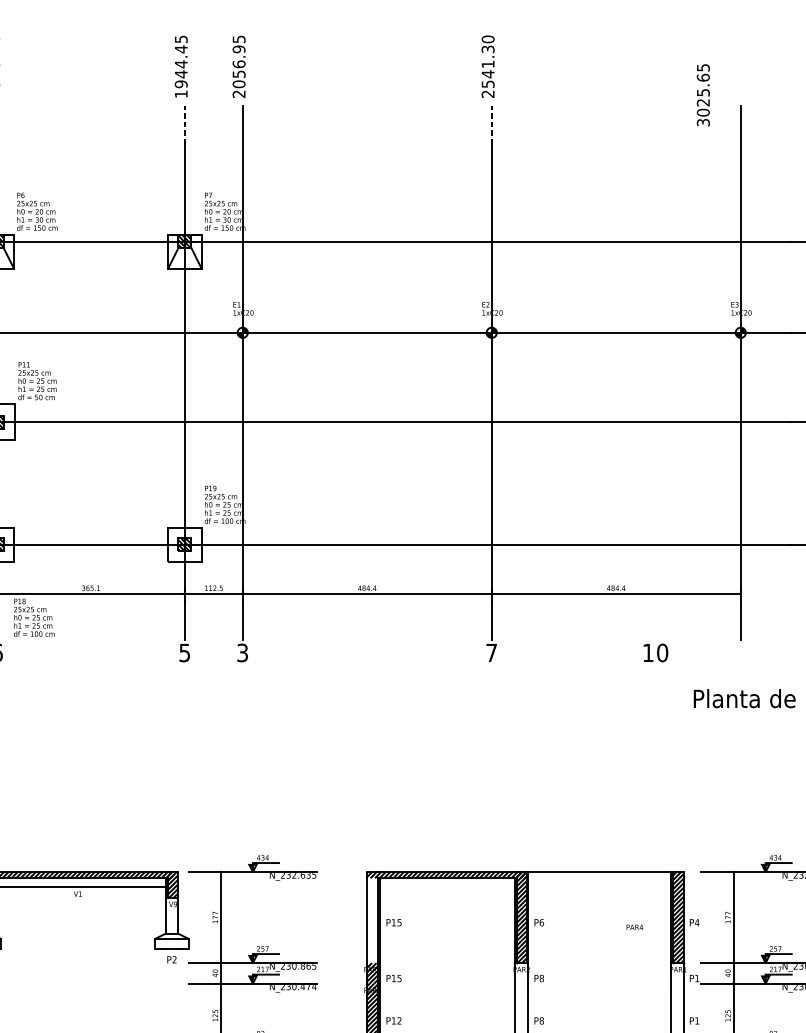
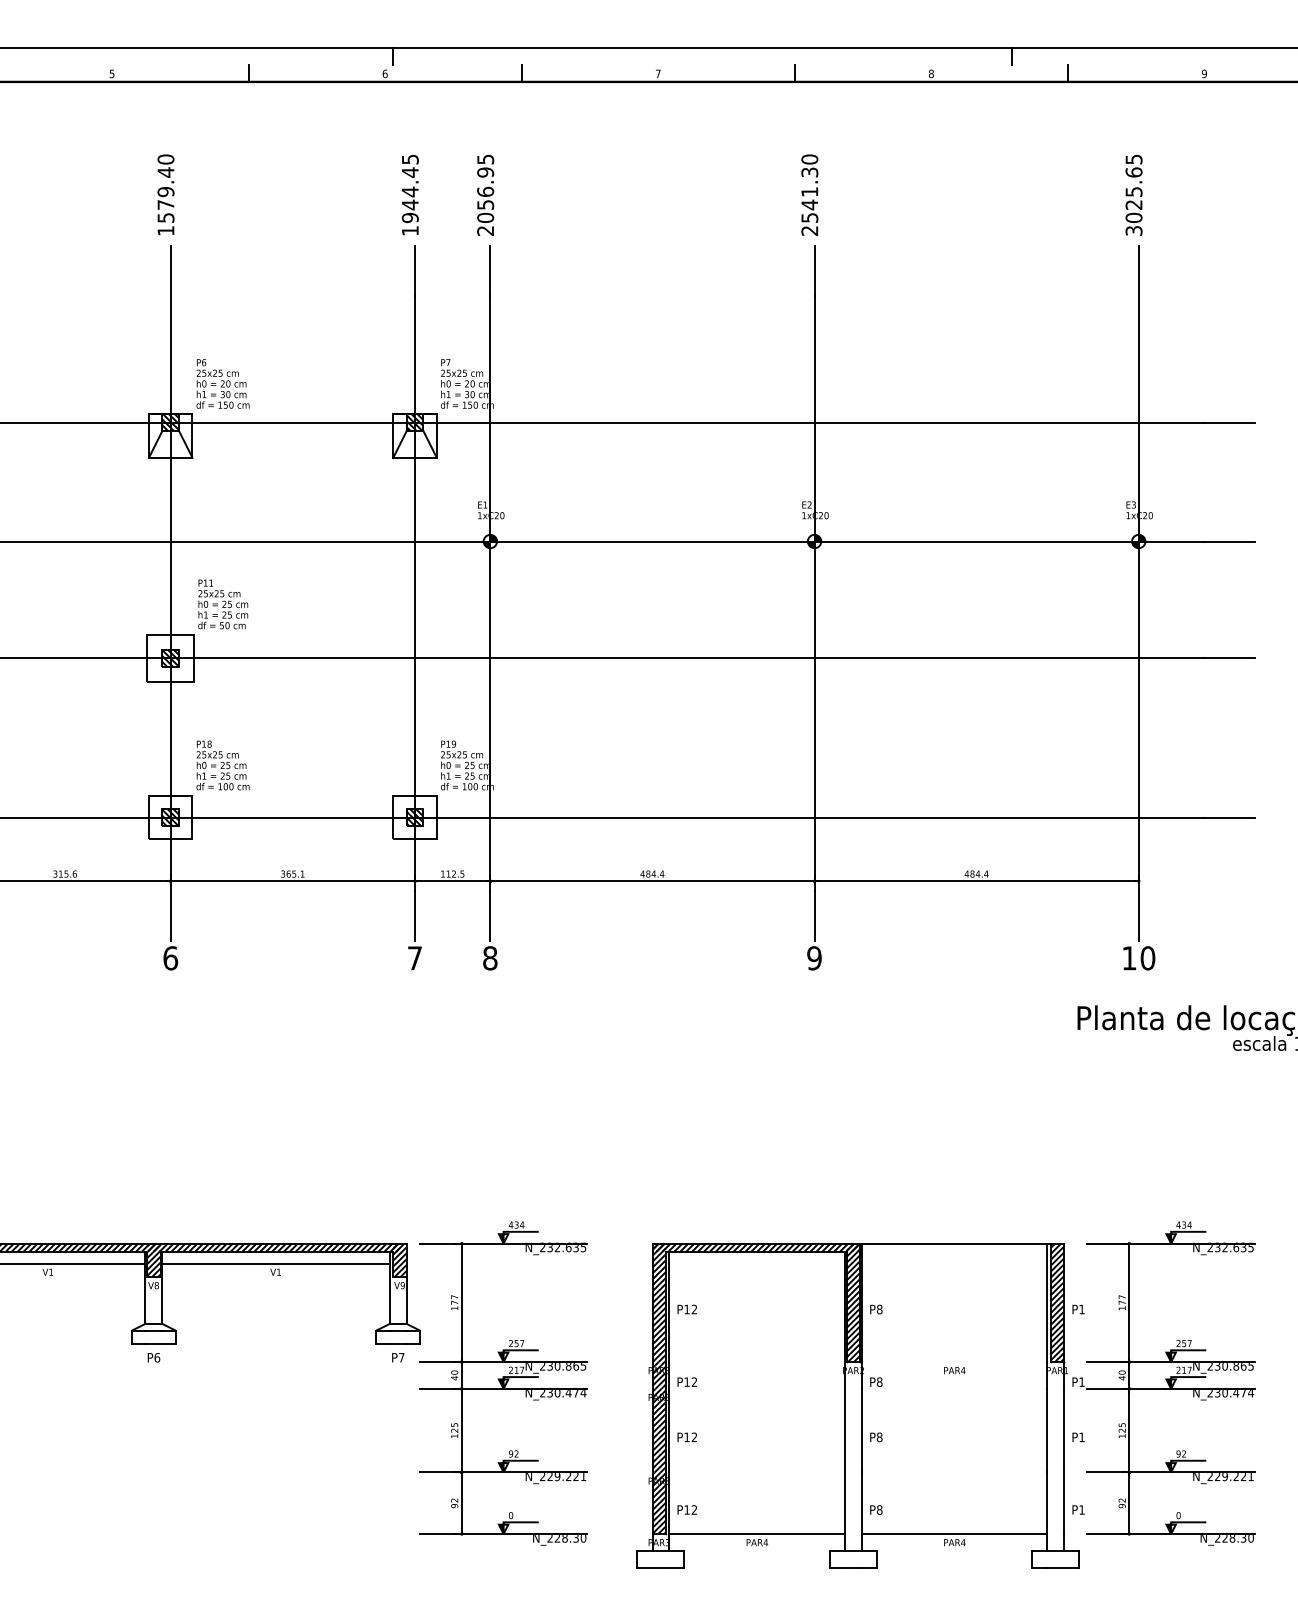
text: (702, 94) -> (1133, 194), moved
line: (185, 124) -> (415, 270), dashed -> solid
line: (491, 124) -> (814, 270), dashed -> solid
text: (33, 617) -> (222, 765), moved
text: (184, 653) -> (414, 958), 5 -> 7
text: (242, 653) -> (490, 958), 3 -> 8
text: (491, 653) -> (814, 958), 7 -> 9
text: (656, 653) -> (1139, 958), moved
hatch: (371, 917) -> (658, 1302), added
text: (399, 922) -> (694, 1309), P15 -> P12
text: (541, 922) -> (879, 1309), P6 -> P8
text: (697, 922) -> (1082, 1309), P4 -> P1
text: (634, 927) -> (954, 1370), moved
text: (174, 959) -> (401, 1357), P2 -> P7
text: (399, 978) -> (694, 1381), P15 -> P12

